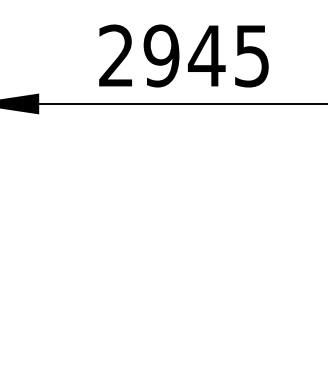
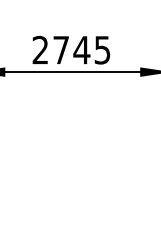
text: (162, 54) -> (61, 49), 2945 -> 2745

